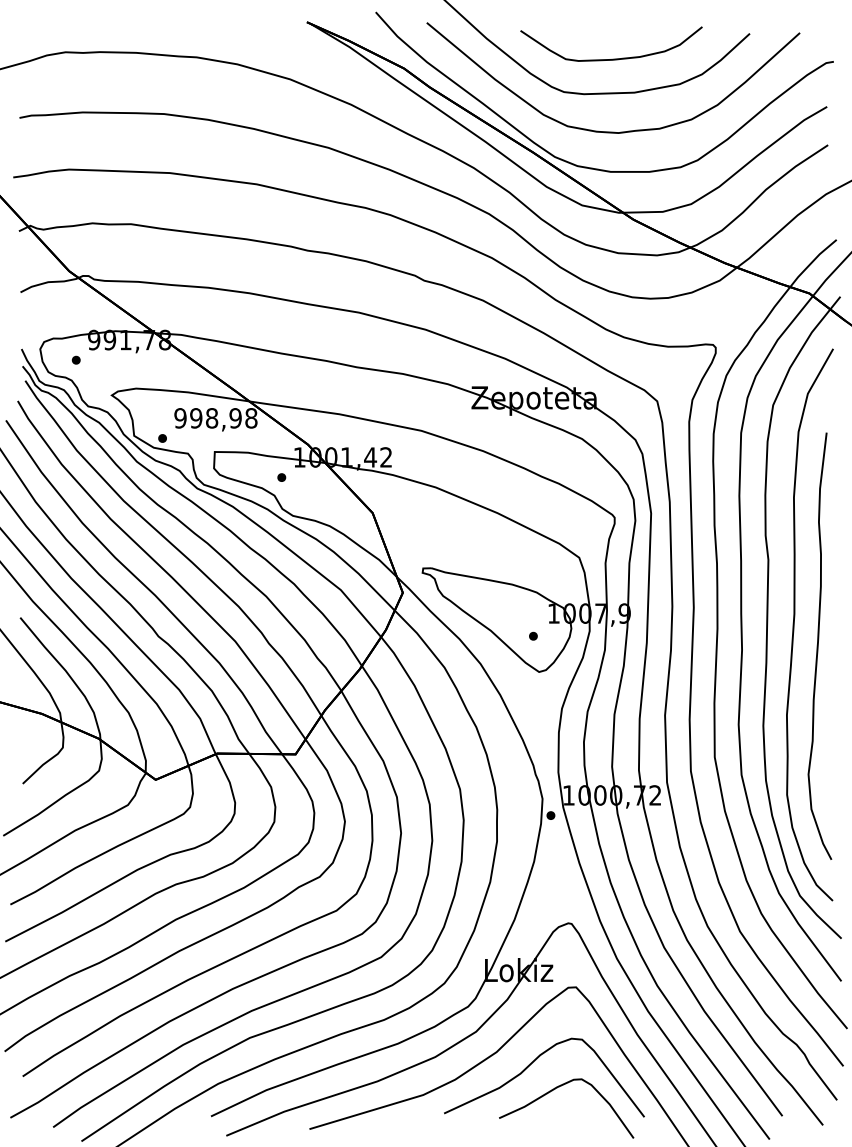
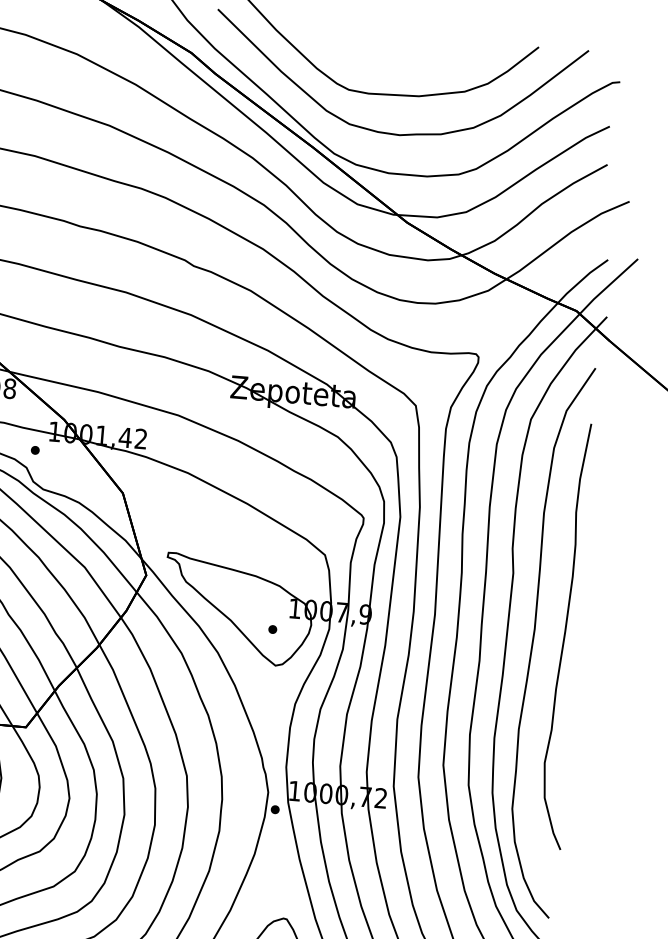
curve: (612, 58) -> (399, 60), removed
curve: (818, 645) -> (565, 635), moved

